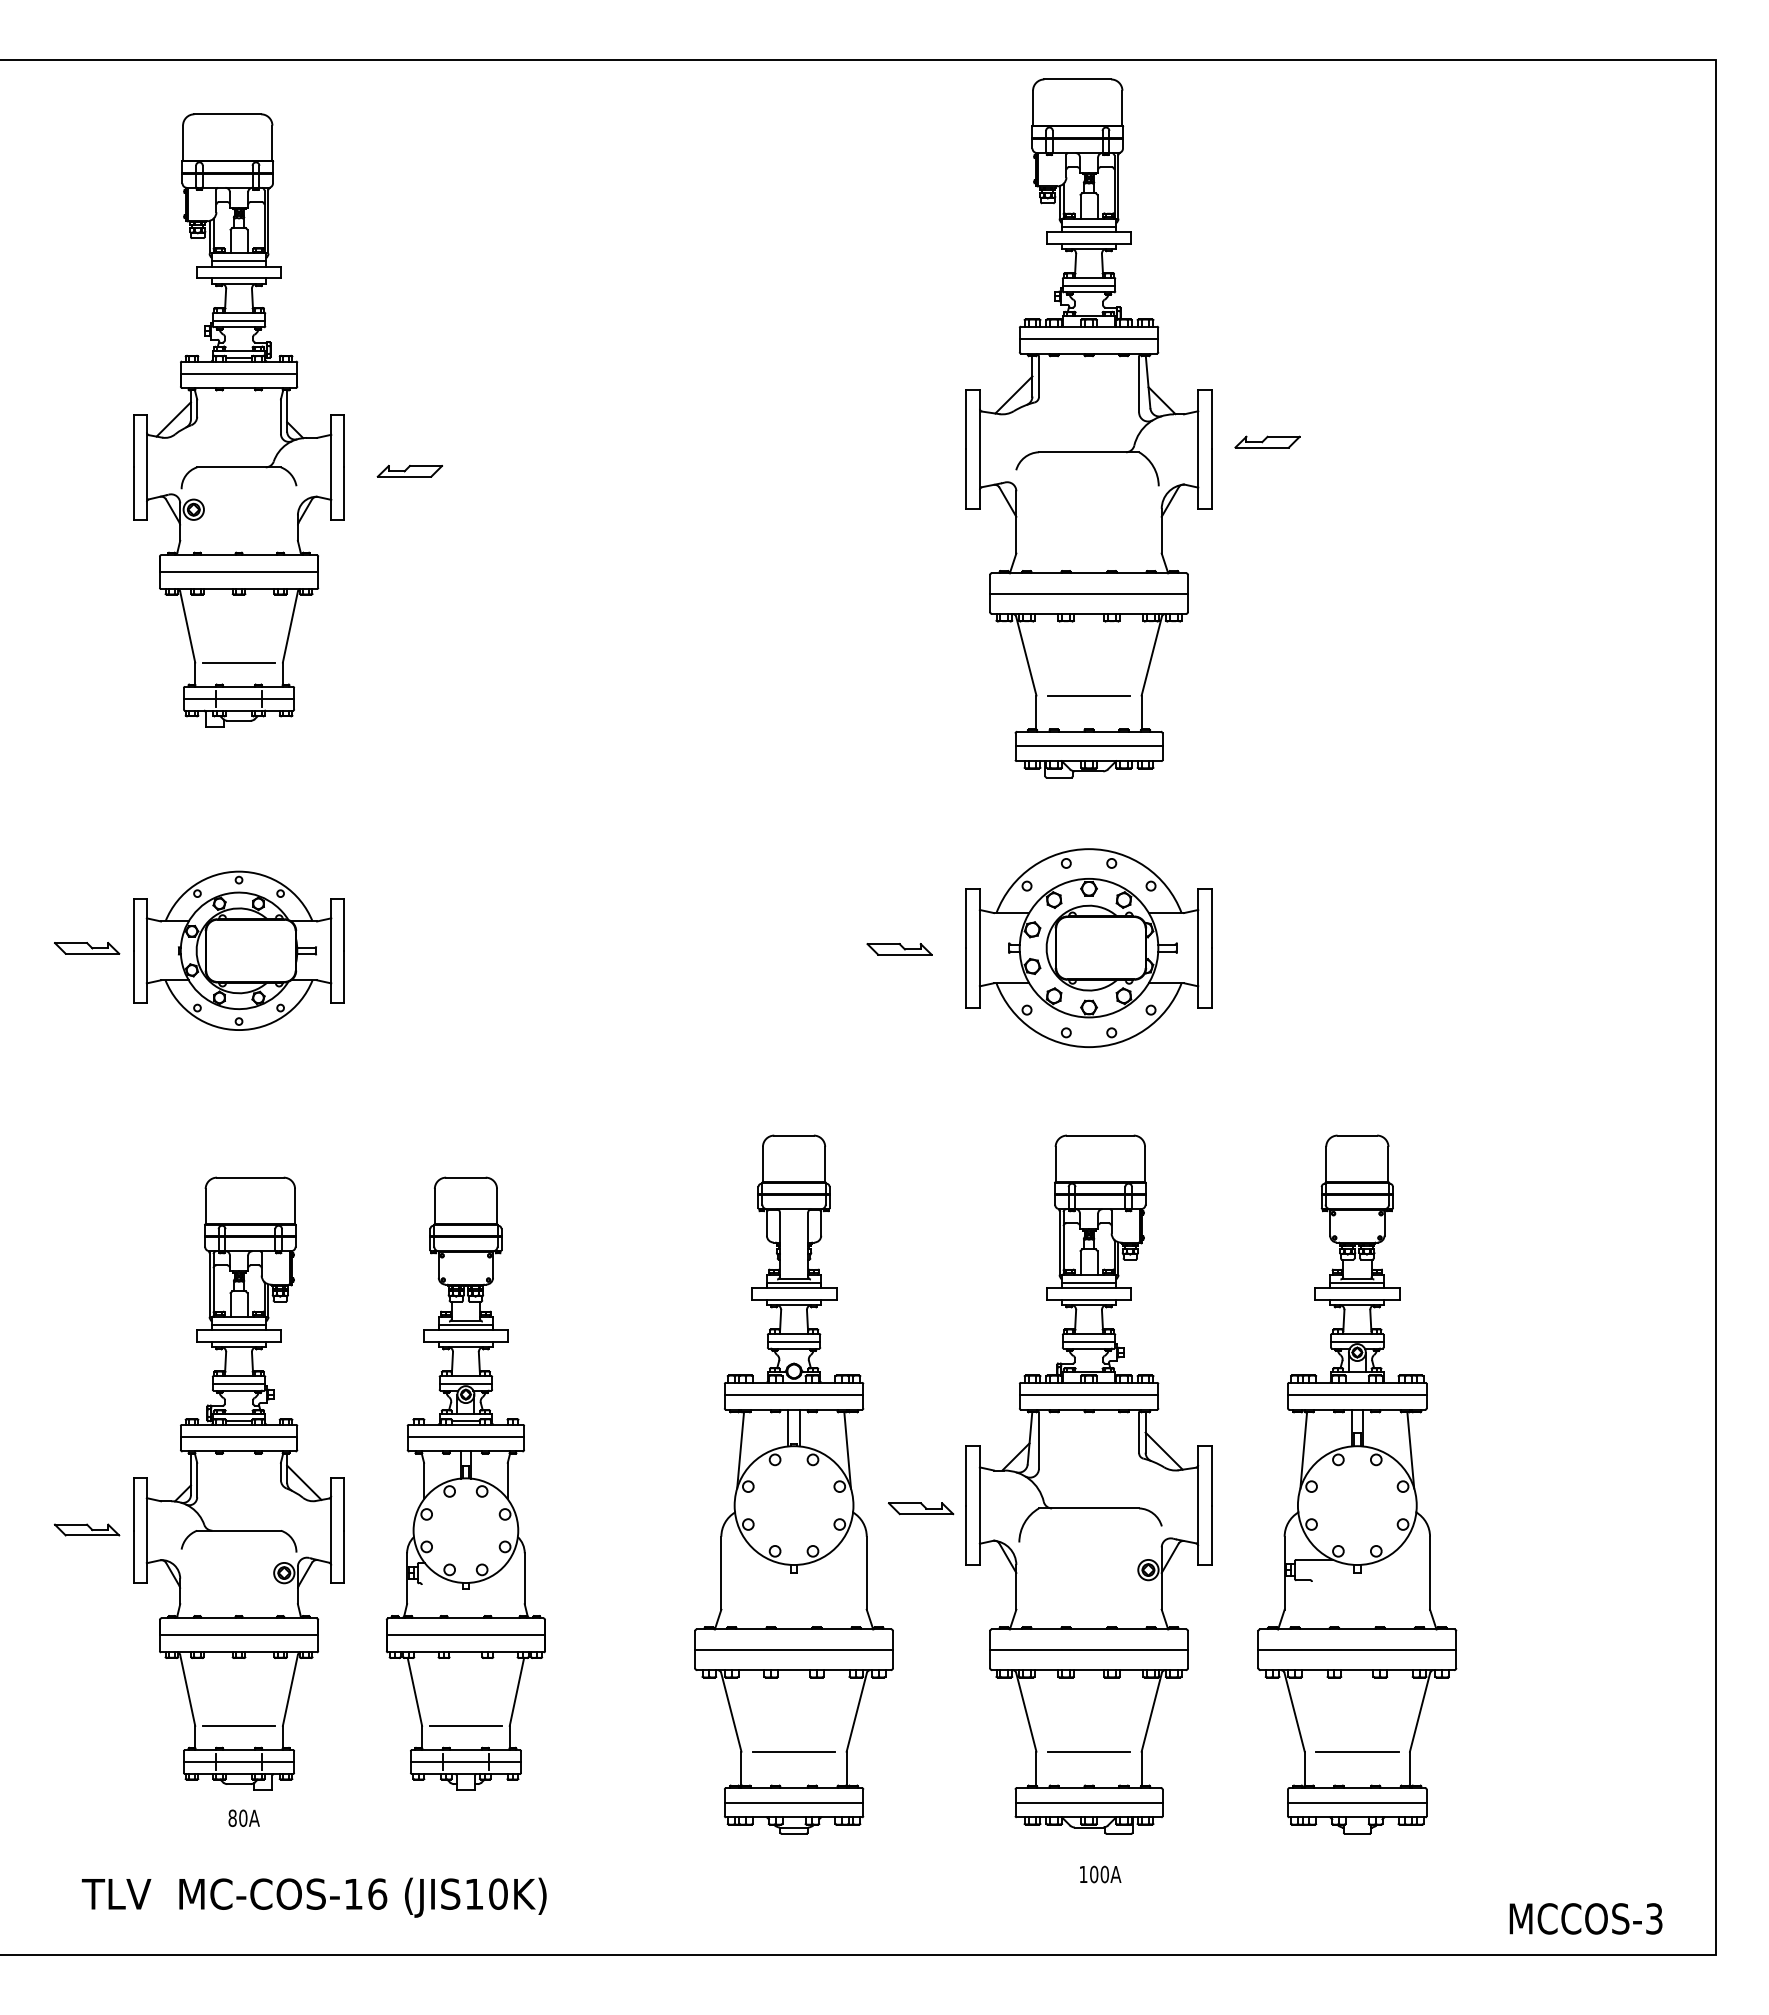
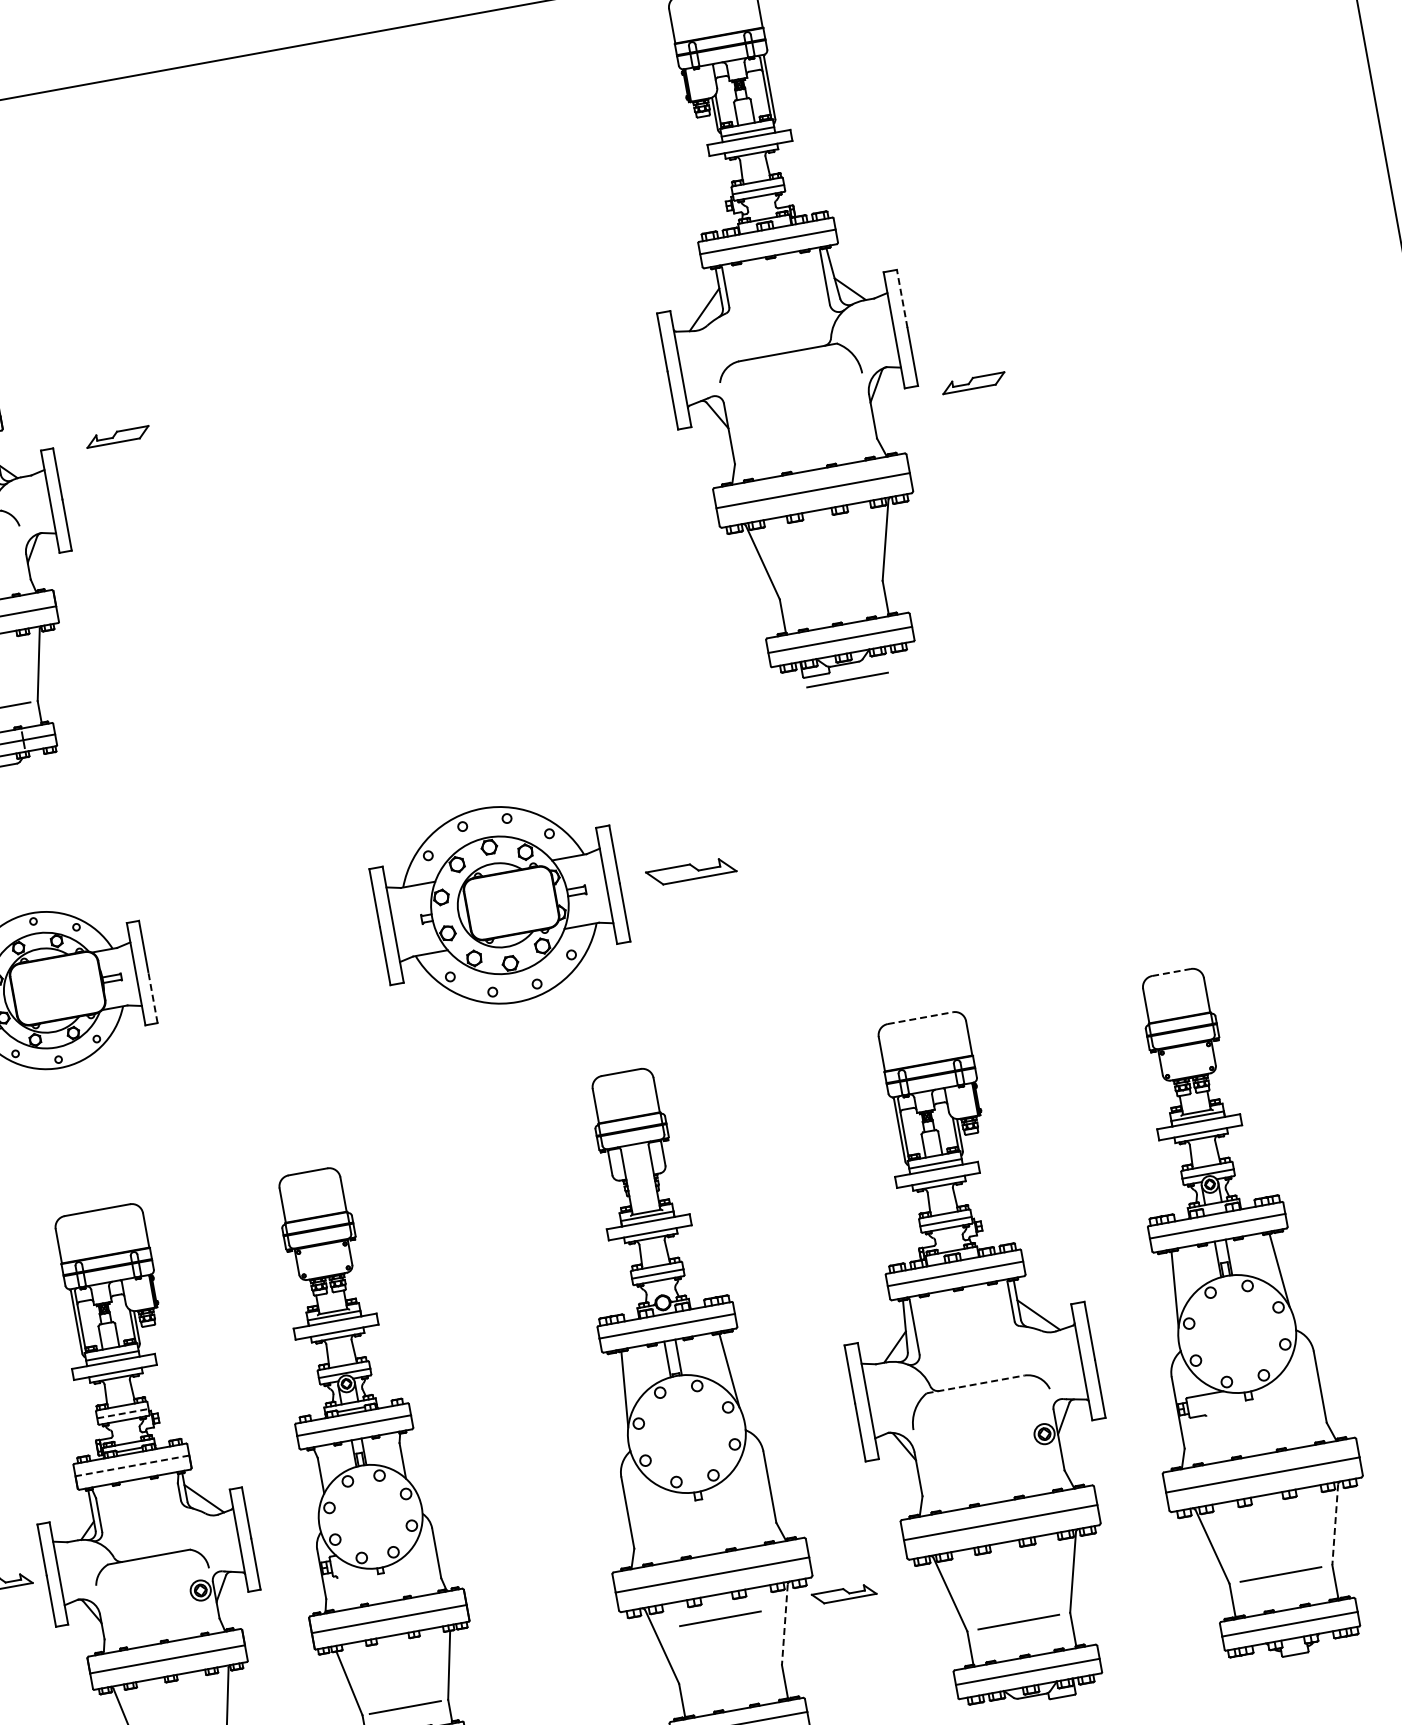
line: (1211, 419) -> (901, 298), solid -> dashed
part: (1267, 441) -> (973, 382), moved
part: (409, 471) -> (117, 437), moved
line: (1088, 695) -> (847, 680), moved
part: (1088, 947) -> (499, 904), moved
part: (899, 949) -> (691, 871), size x1.4
line: (343, 976) -> (152, 997), solid -> dashed
line: (1100, 1135) -> (920, 1018), solid -> dashed
line: (1357, 1135) -> (1171, 972), solid -> dashed
line: (239, 1383) -> (123, 1413), solid -> dashed
line: (238, 1437) -> (131, 1466), solid -> dashed
part: (921, 1508) -> (844, 1594), moved
line: (1089, 1508) -> (976, 1384), solid -> dashed
line: (856, 1712) -> (784, 1625), solid -> dashed
line: (1420, 1712) -> (1335, 1524), solid -> dashed
line: (793, 1751) -> (719, 1618), moved

